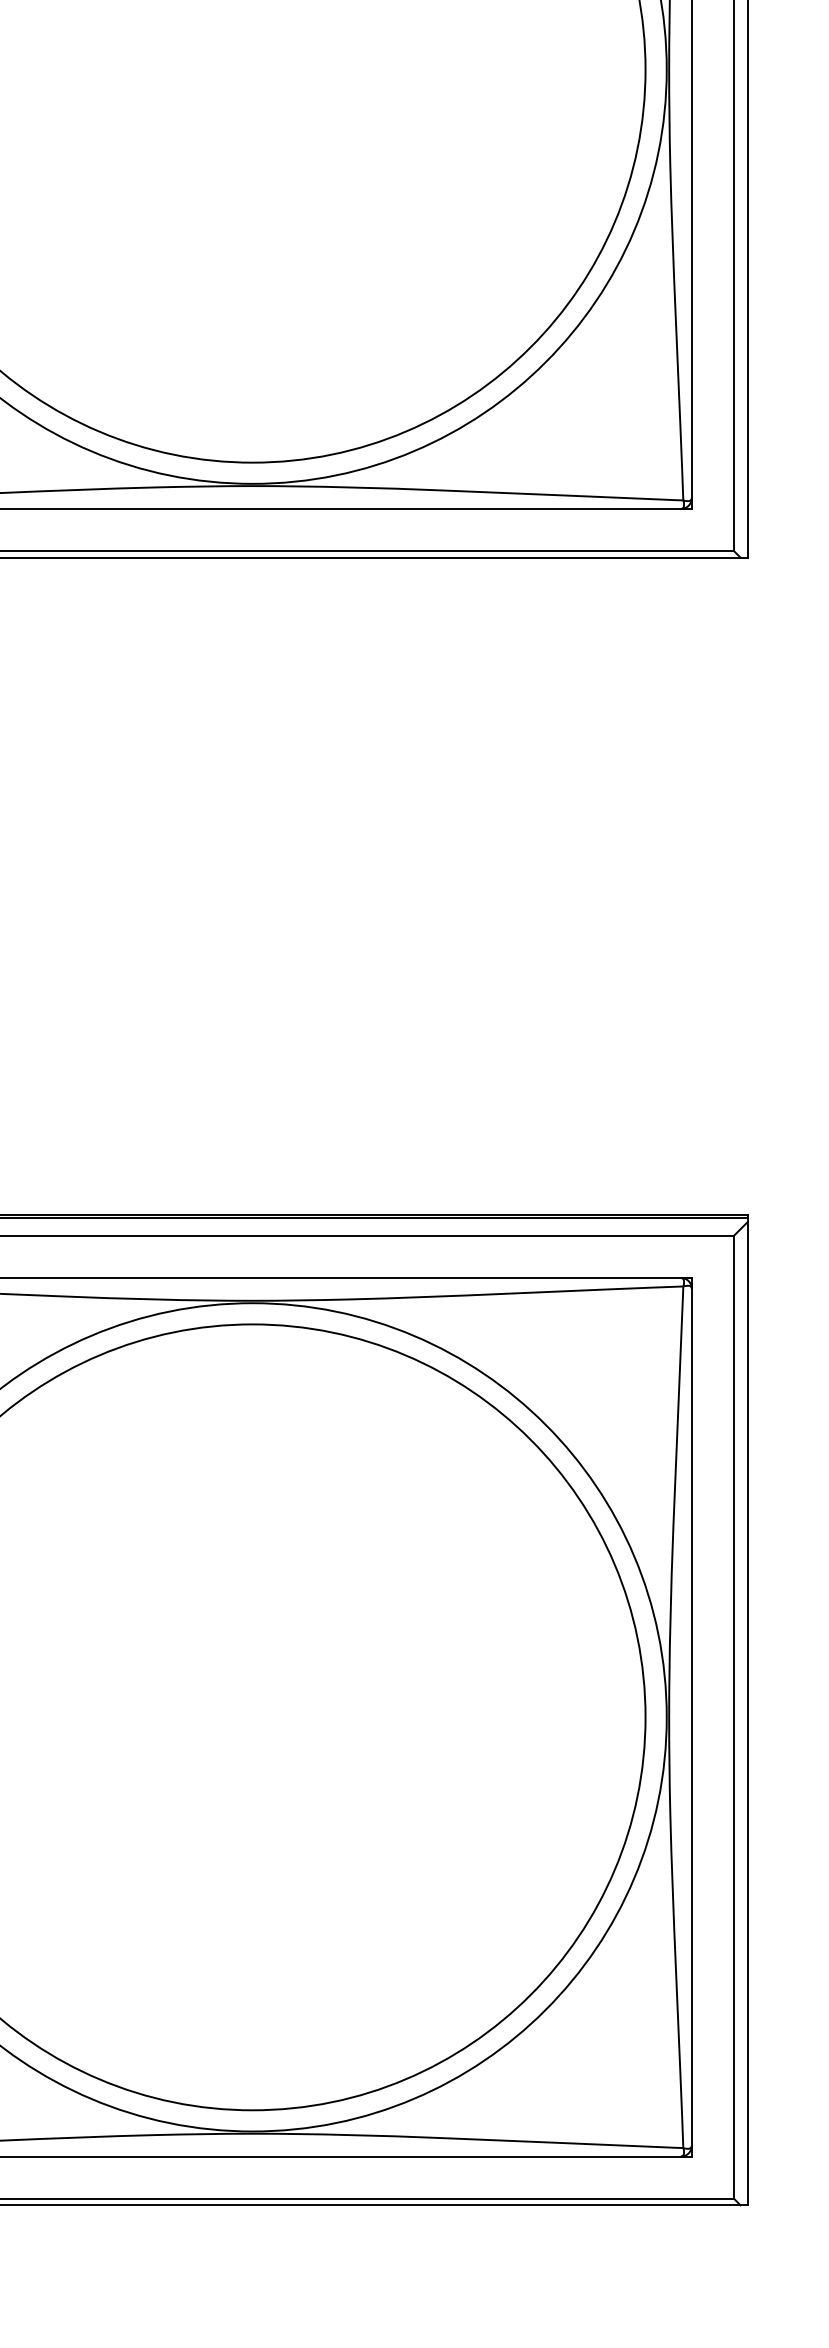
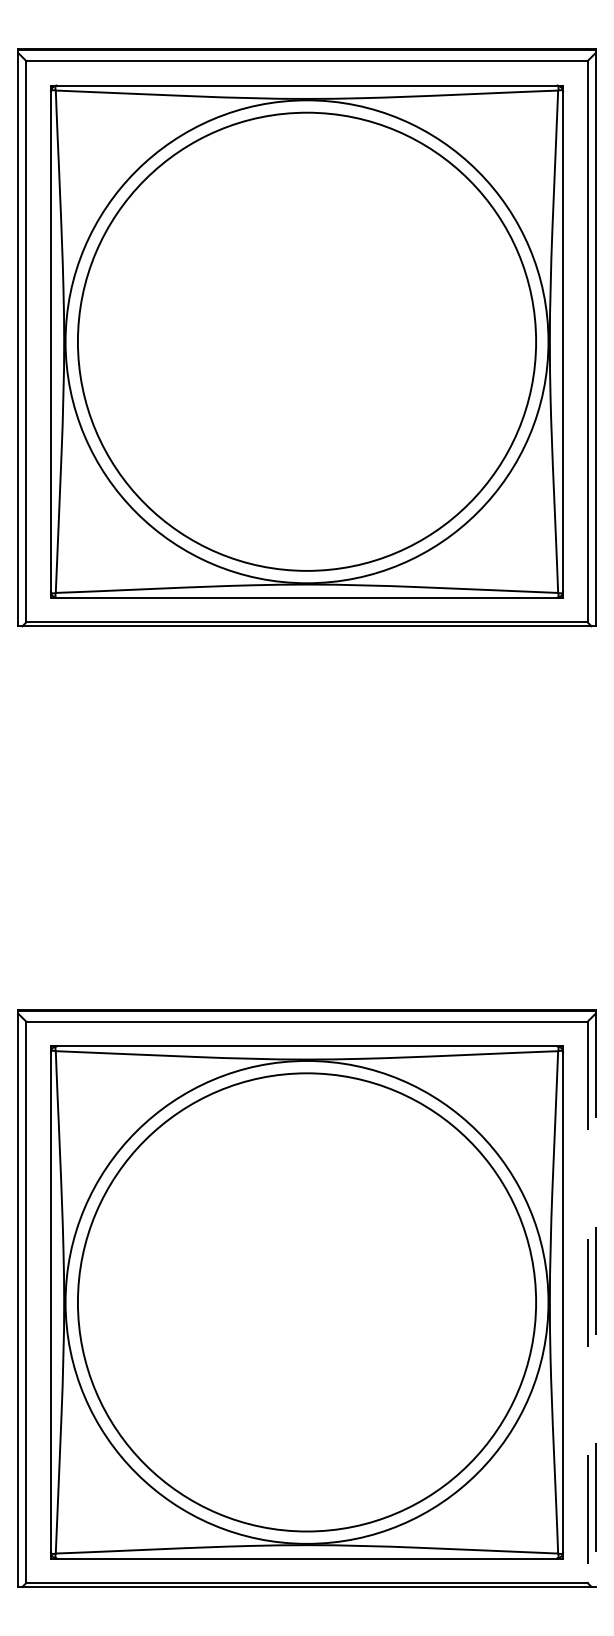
line: (747, 1710) -> (595, 1298), solid -> dashed
line: (733, 1717) -> (587, 1302), solid -> dashed

